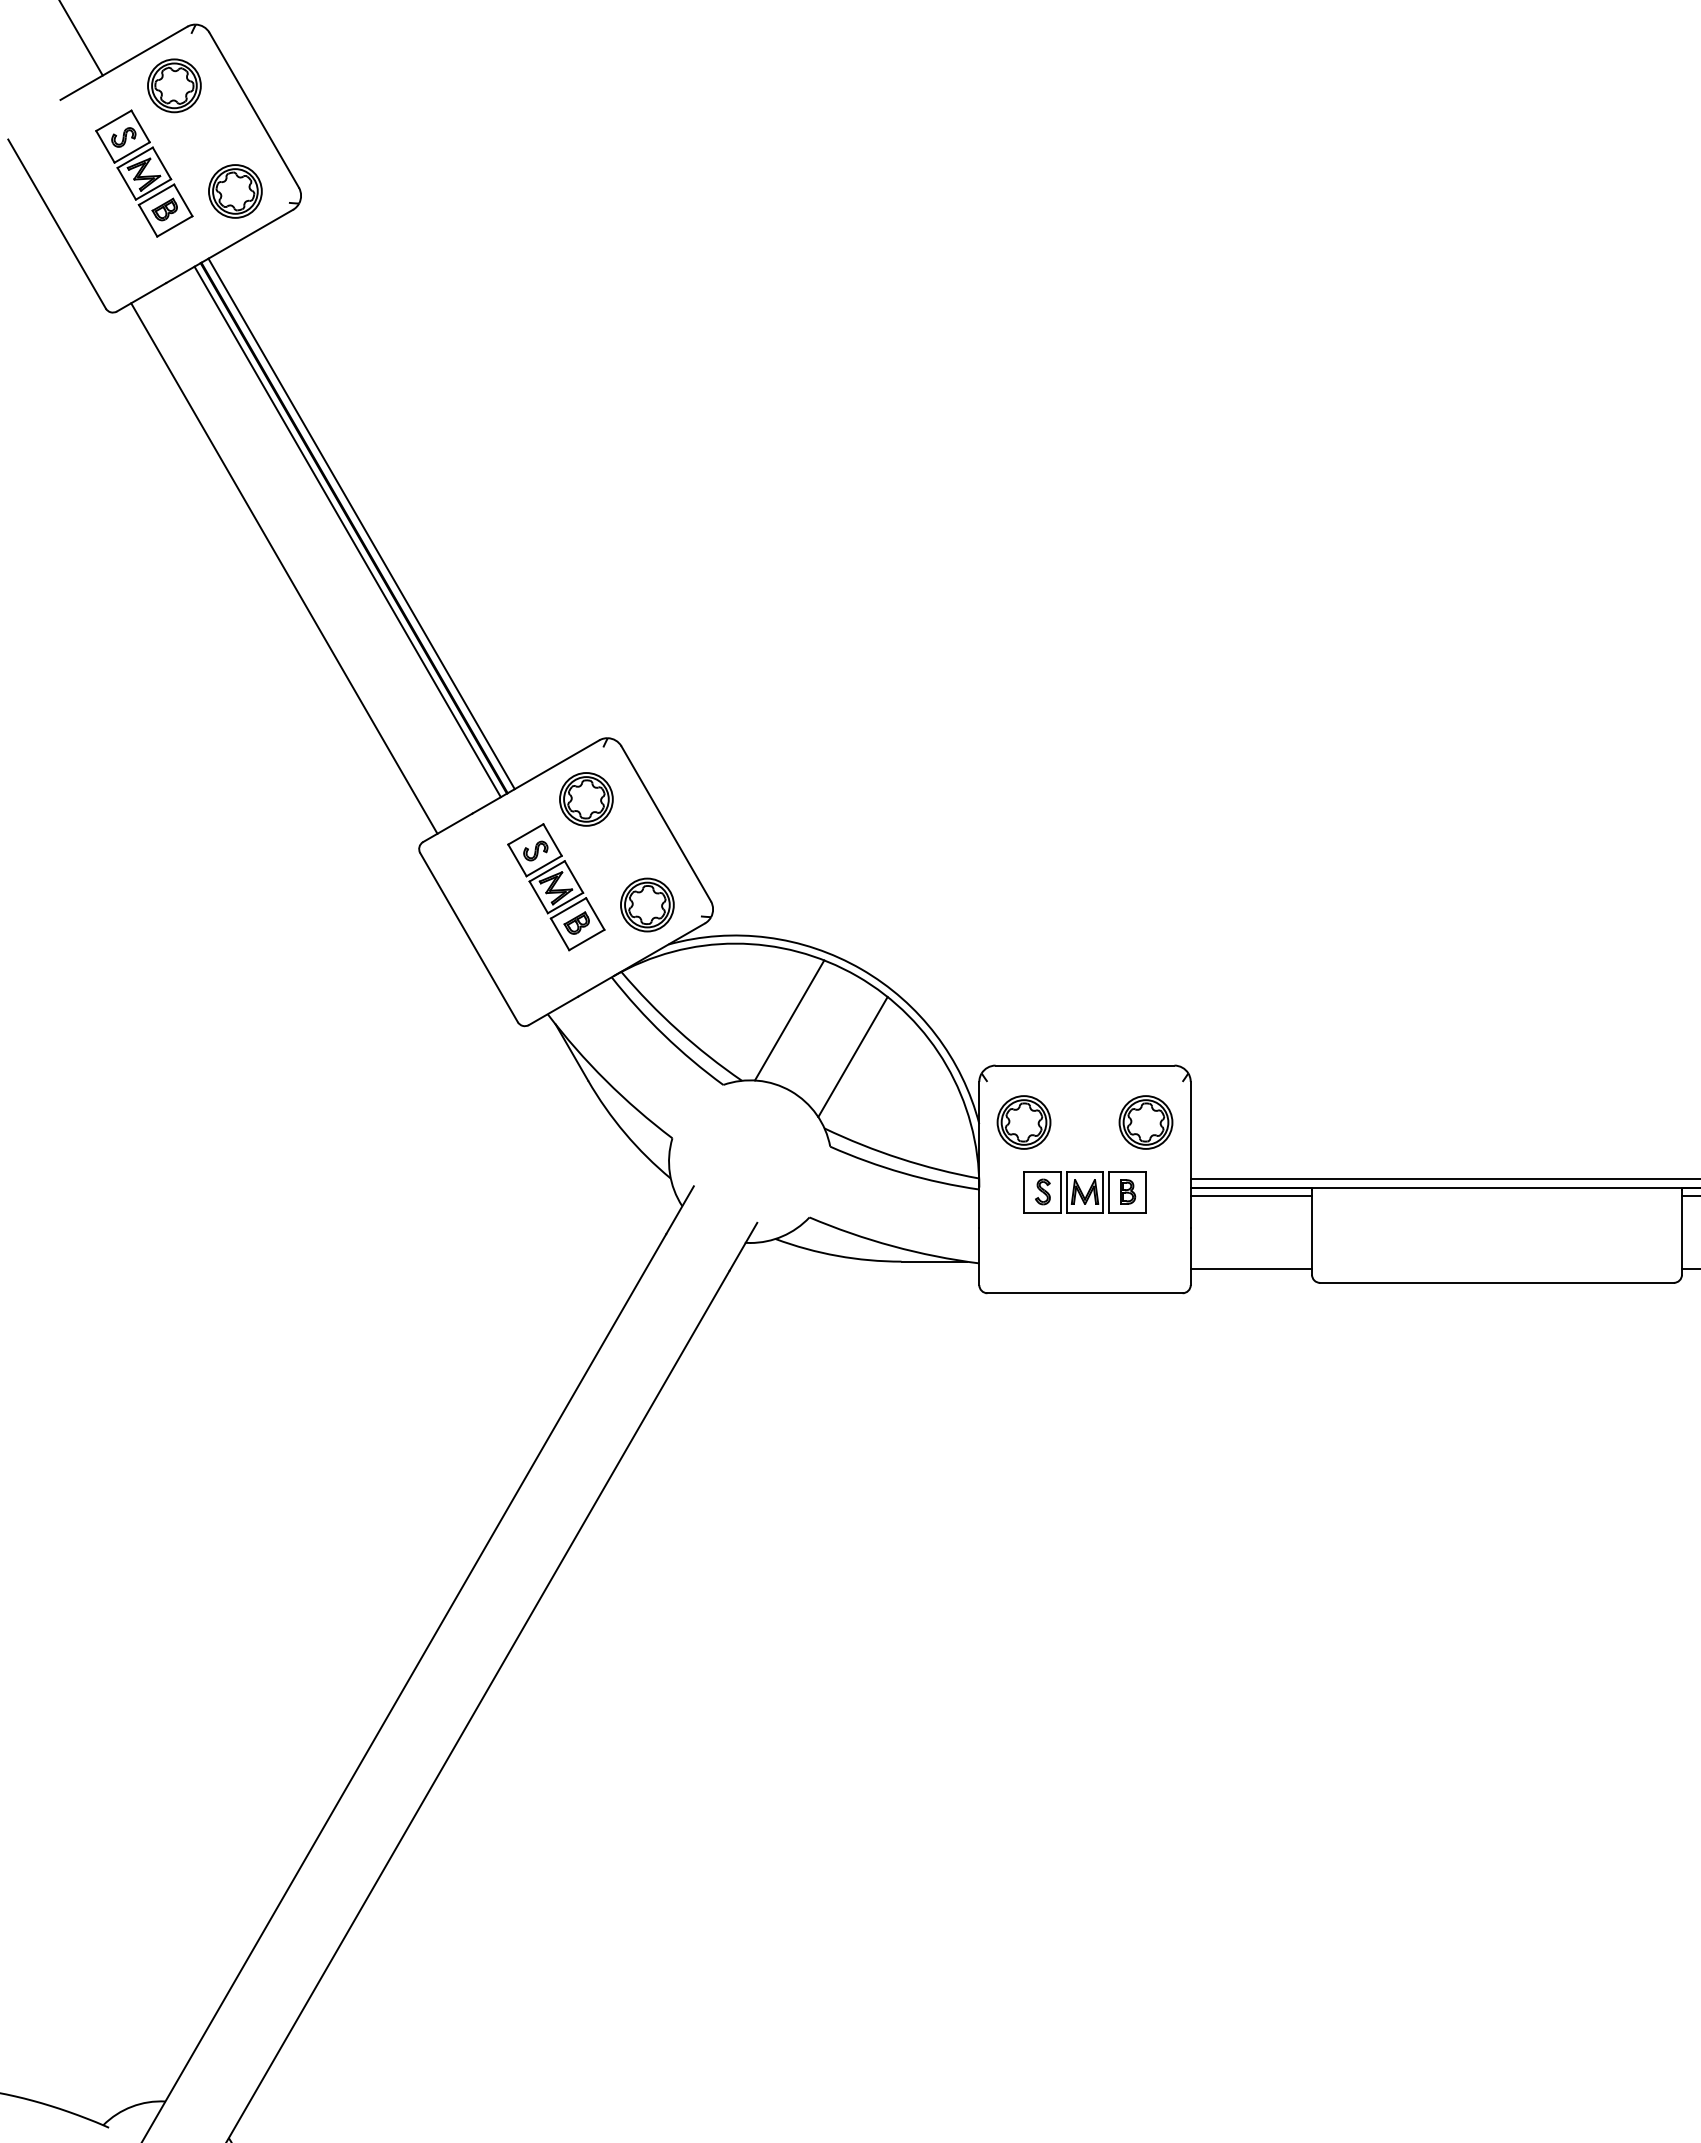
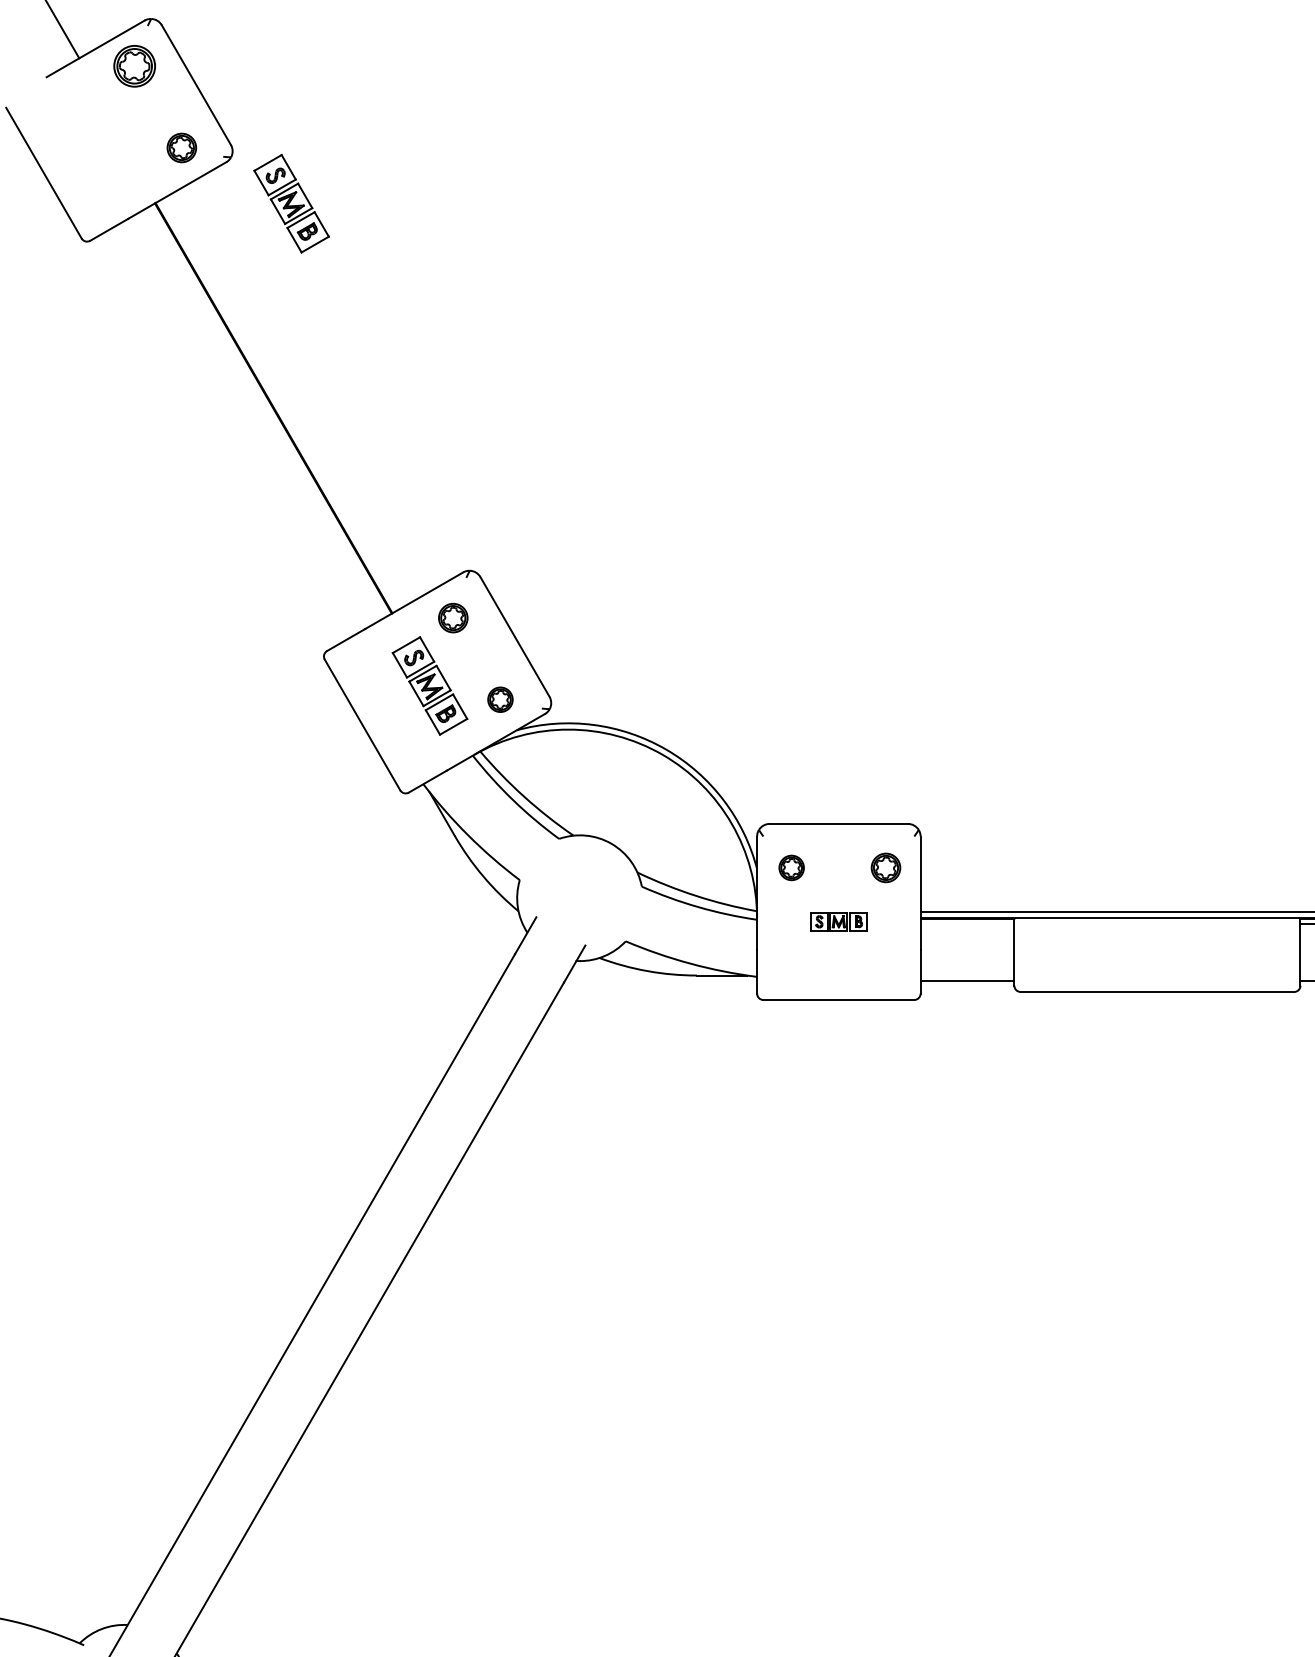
part: (144, 173) -> (291, 203), moved
part: (235, 191) -> (181, 147), size x0.7
line: (361, 523) -> (279, 404), removed
line: (347, 531) -> (268, 410), removed
line: (284, 568) -> (219, 439), removed
part: (586, 799) -> (453, 618), size x0.7
part: (647, 904) -> (500, 699), size x0.6
line: (789, 1020) -> (610, 789), removed
line: (852, 1057) -> (659, 817), removed
part: (1023, 1122) -> (791, 867), size x0.6
part: (1145, 1122) -> (885, 867), size x0.7
part: (1084, 1192) -> (838, 922), size x0.6
line: (1251, 1195) -> (967, 924), removed

